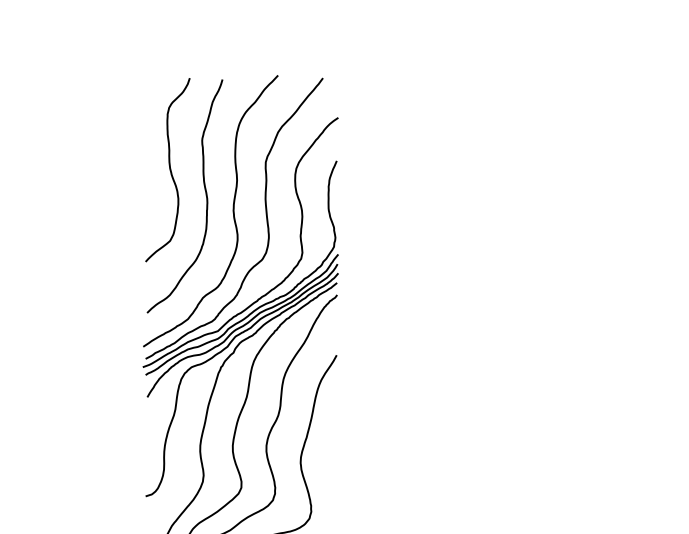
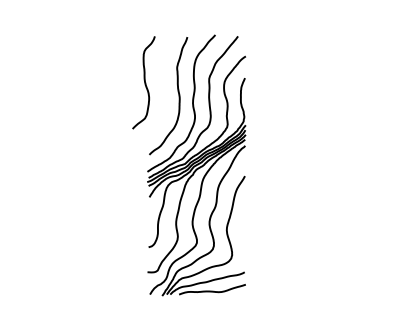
curve: (169, 169) -> (144, 82), moved

